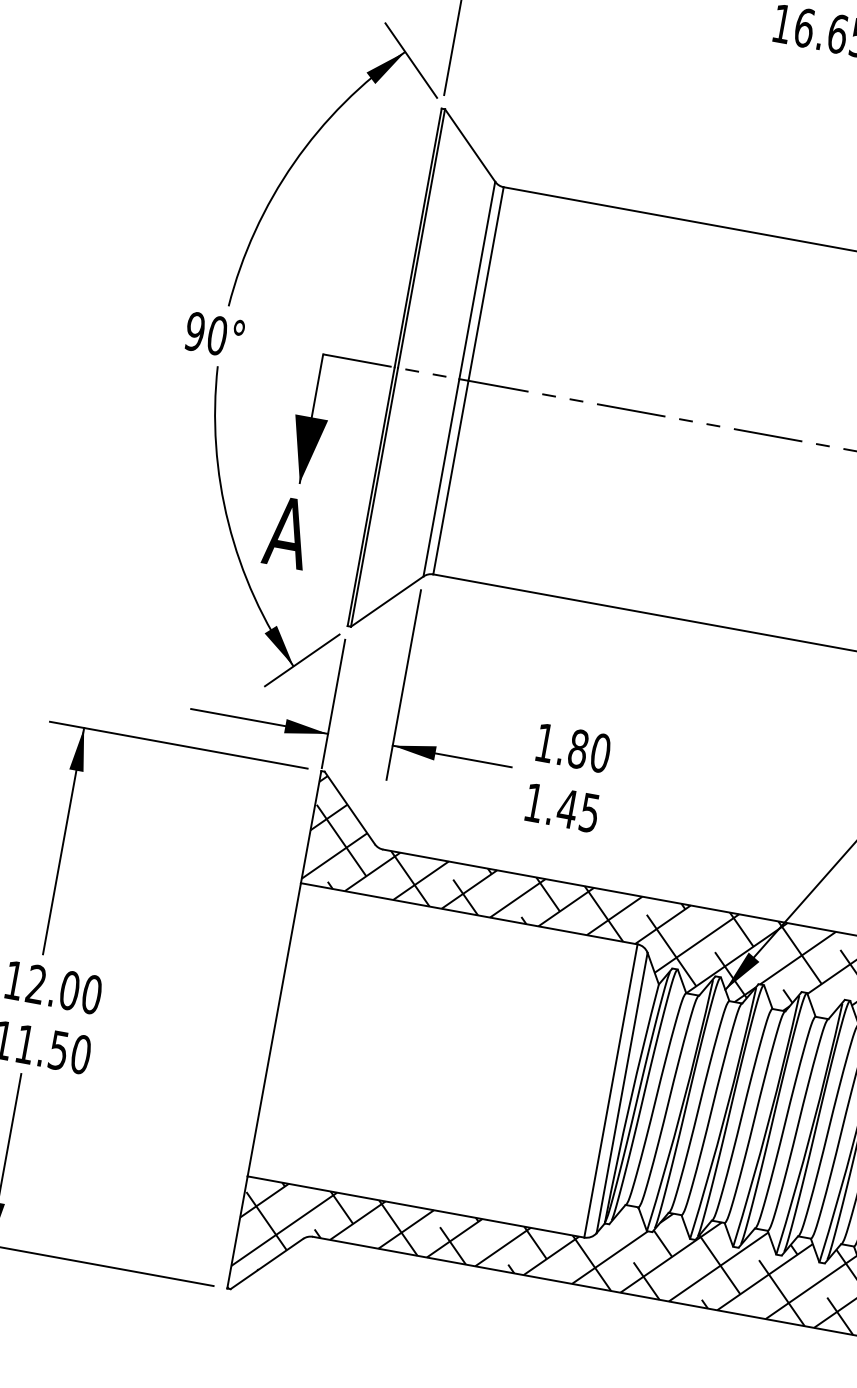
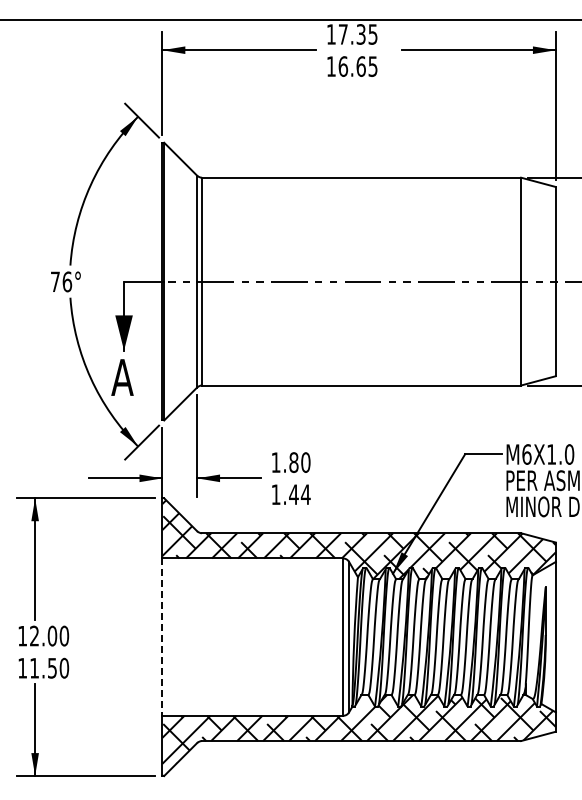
text: (206, 332) -> (61, 281), 90° -> 76°
text: (589, 812) -> (305, 494), 1.45 -> 1.44
line: (274, 1030) -> (162, 637), solid -> dashed

